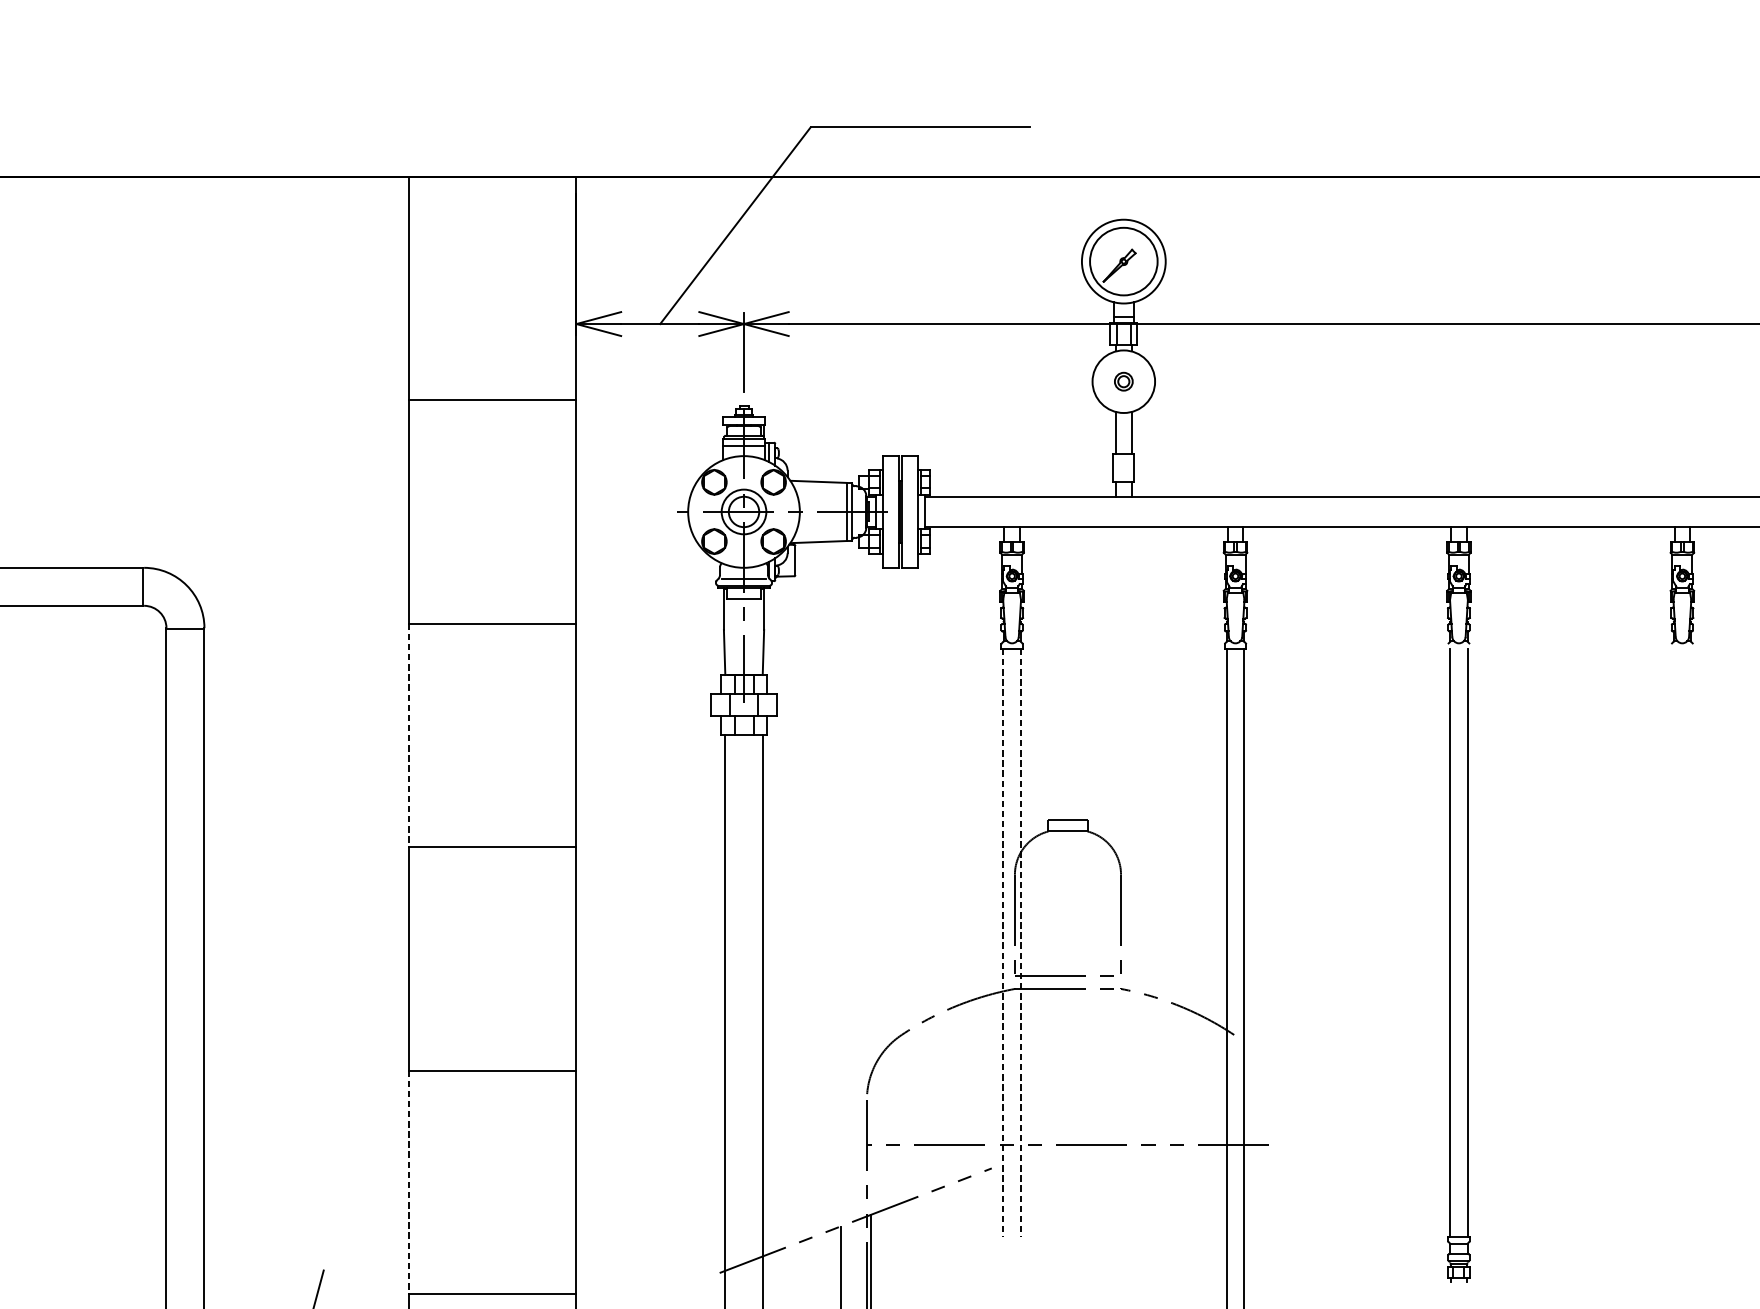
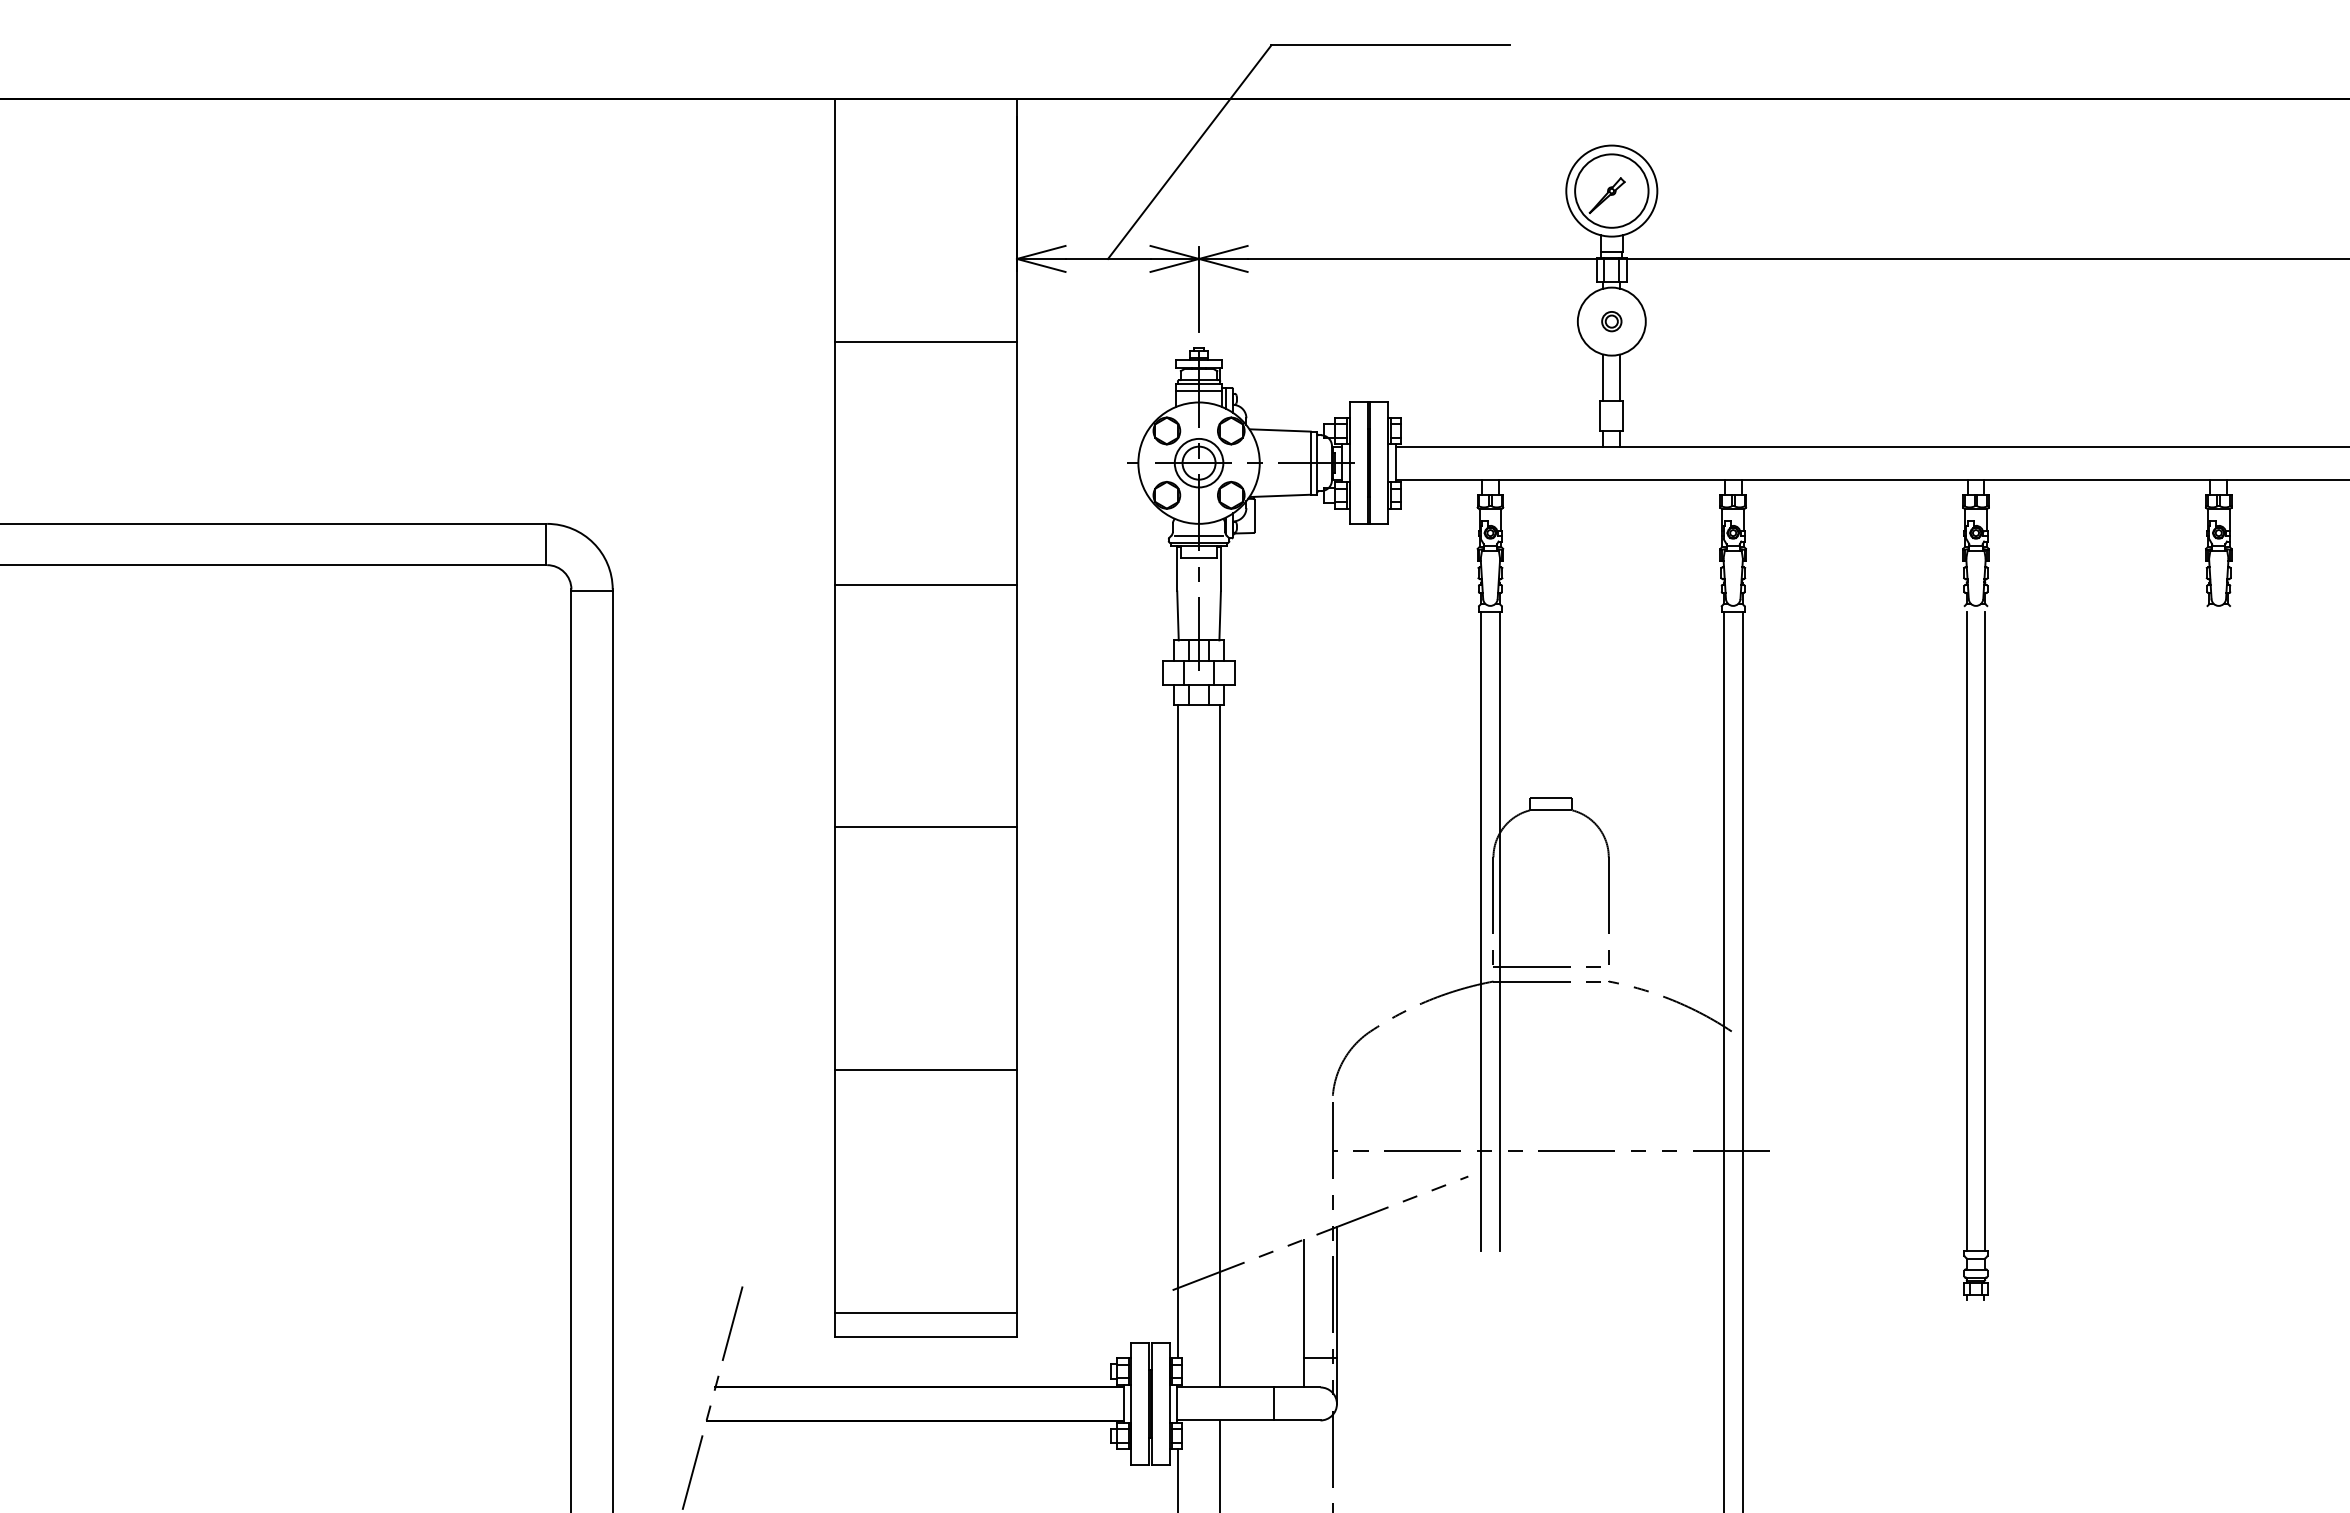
line: (408, 735) -> (834, 706), dashed -> solid
line: (1003, 942) -> (1481, 931), dashed -> solid
line: (1020, 942) -> (1499, 931), dashed -> solid
line: (408, 1183) -> (834, 1192), dashed -> solid

